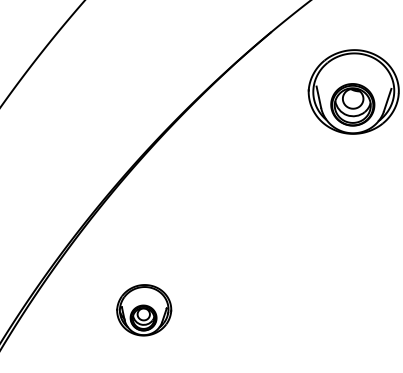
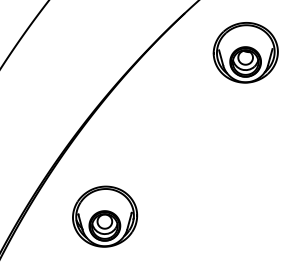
part: (144, 310) -> (105, 216), size x1.67

